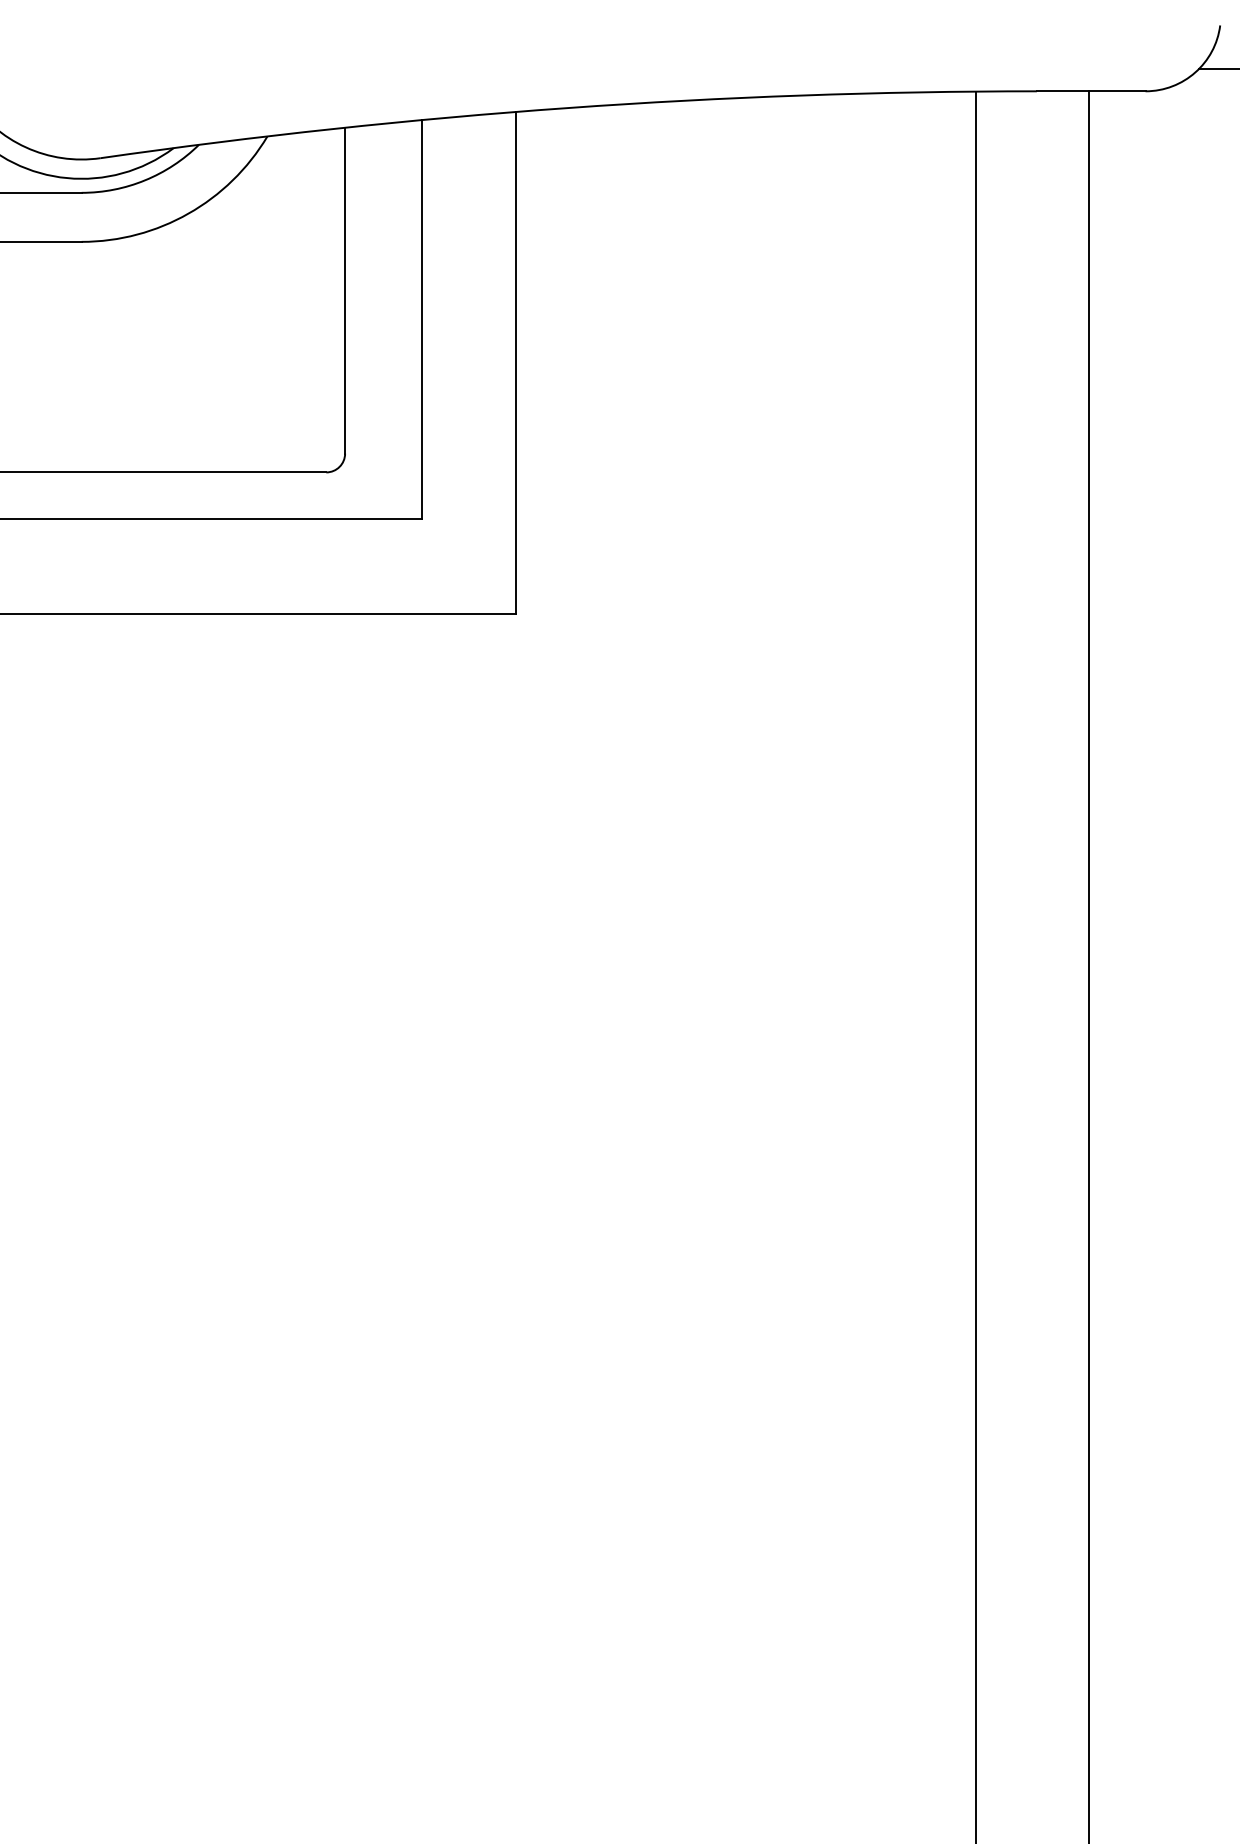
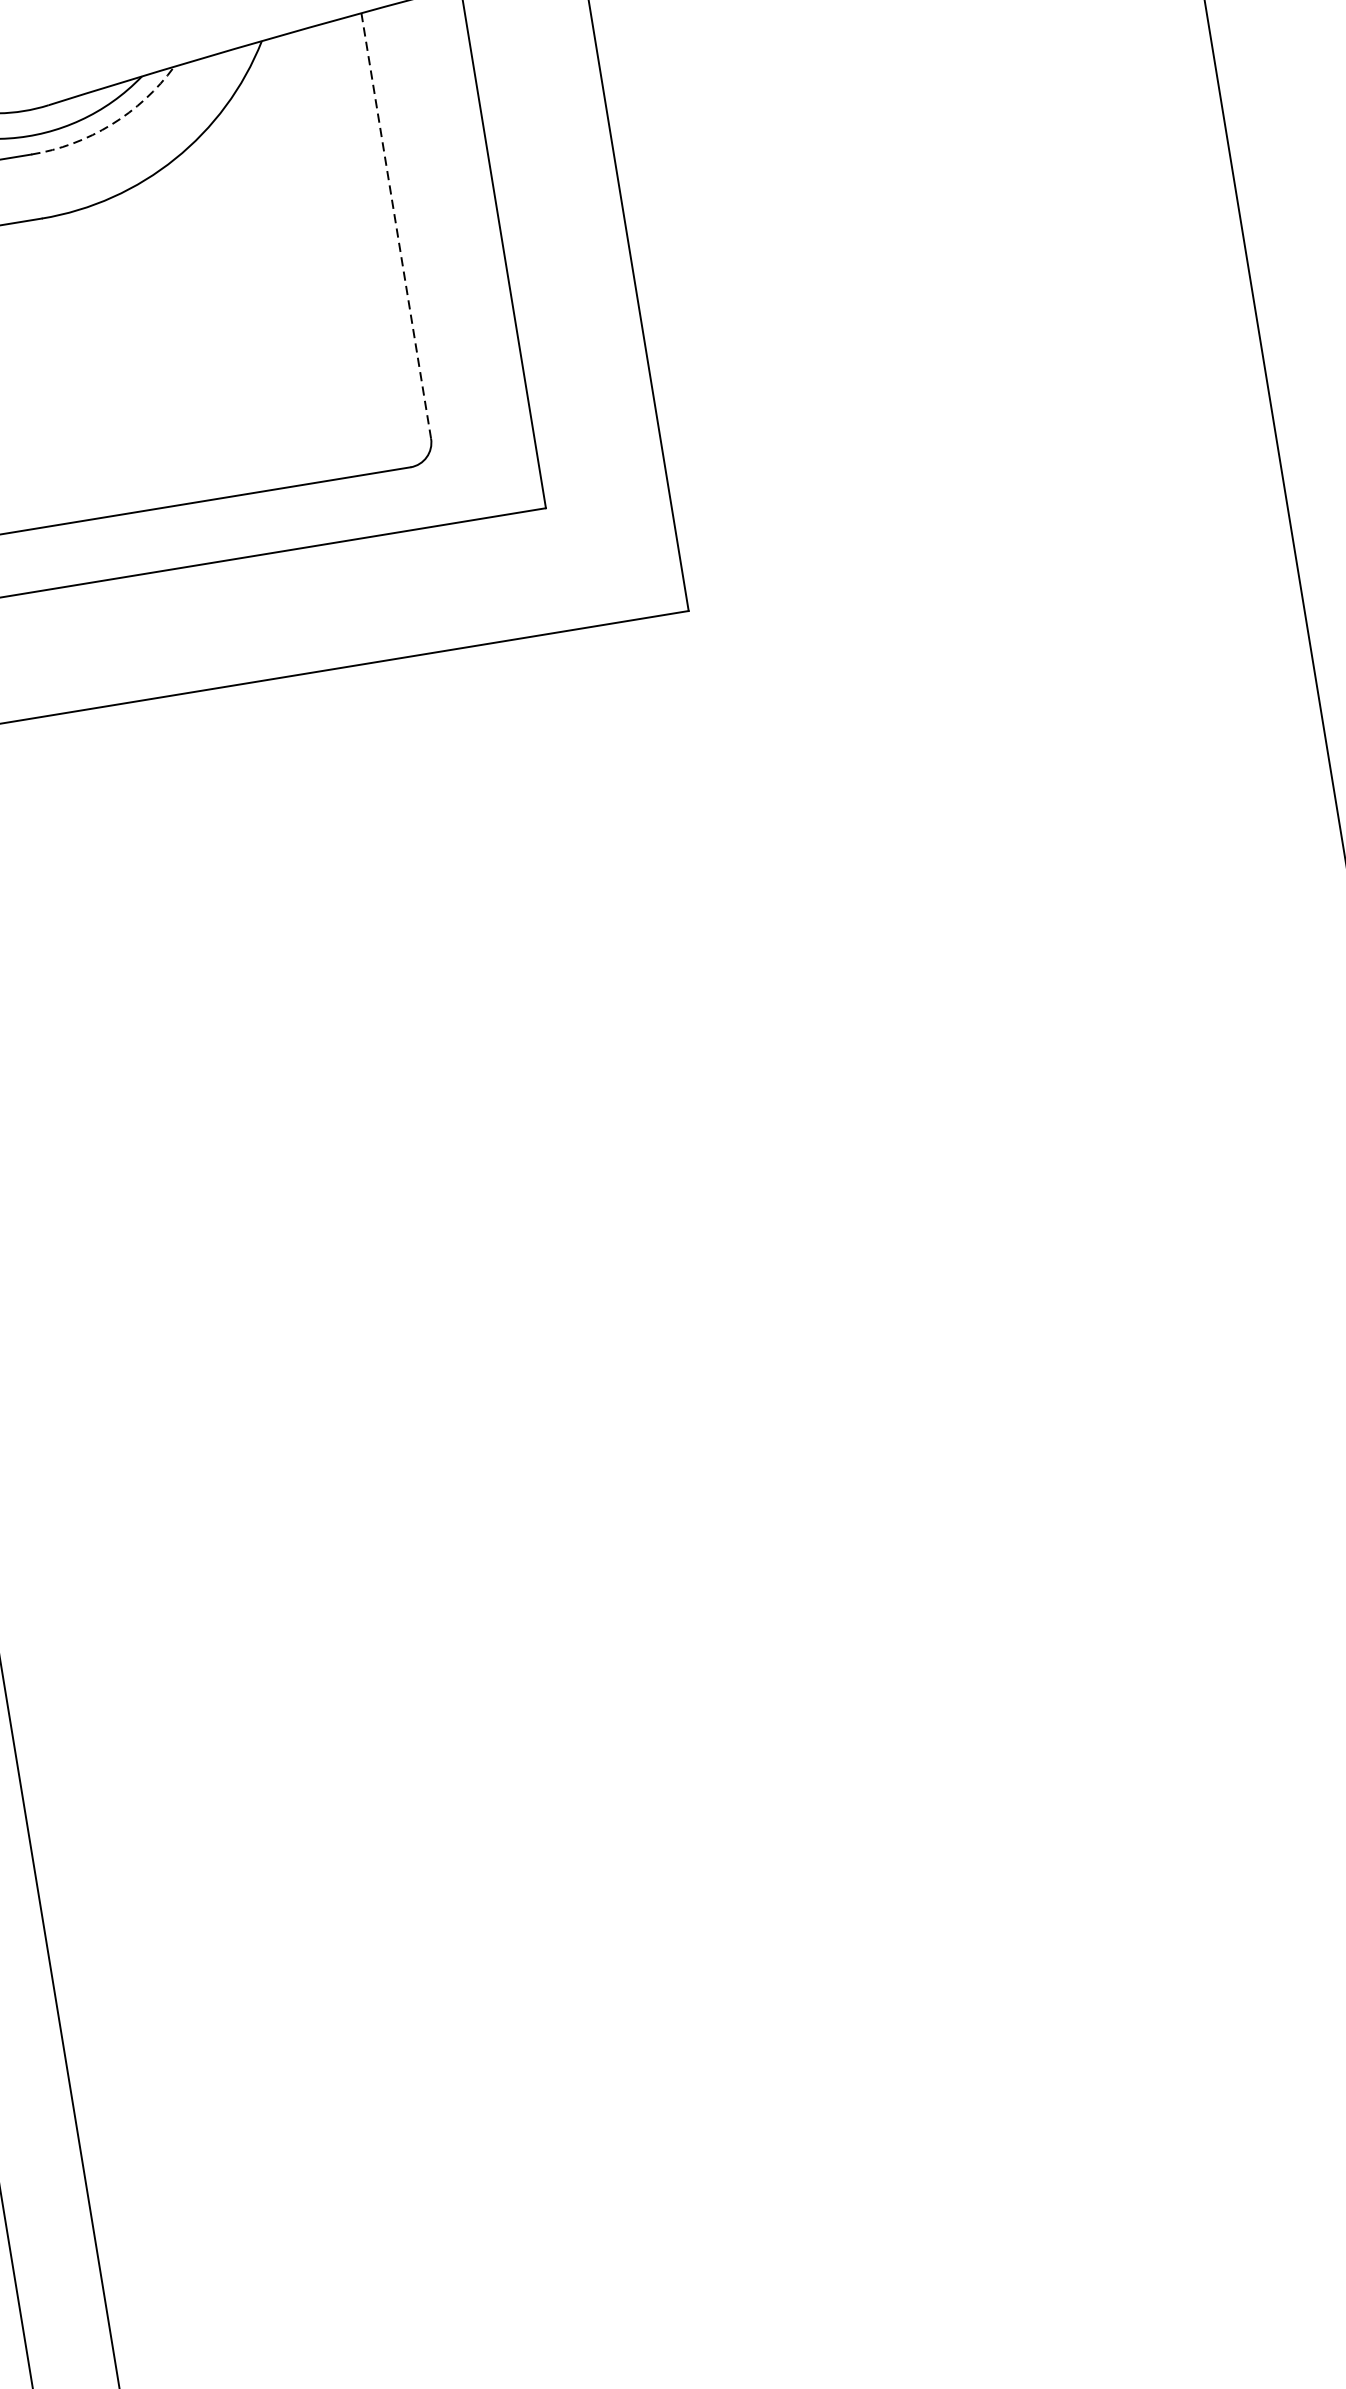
arc: (145, 180) -> (112, 124), solid -> dashed
line: (345, 290) -> (396, 225), solid -> dashed

